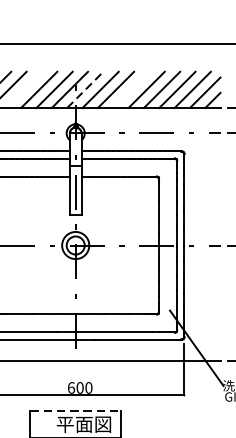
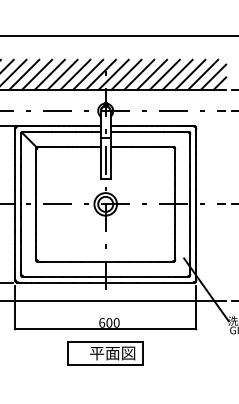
line: (23, 89) -> (62, 74), added
line: (86, 89) -> (114, 74), dashed -> solid
line: (130, 89) -> (151, 74), added
line: (75, 410) -> (105, 341), dashed -> solid

